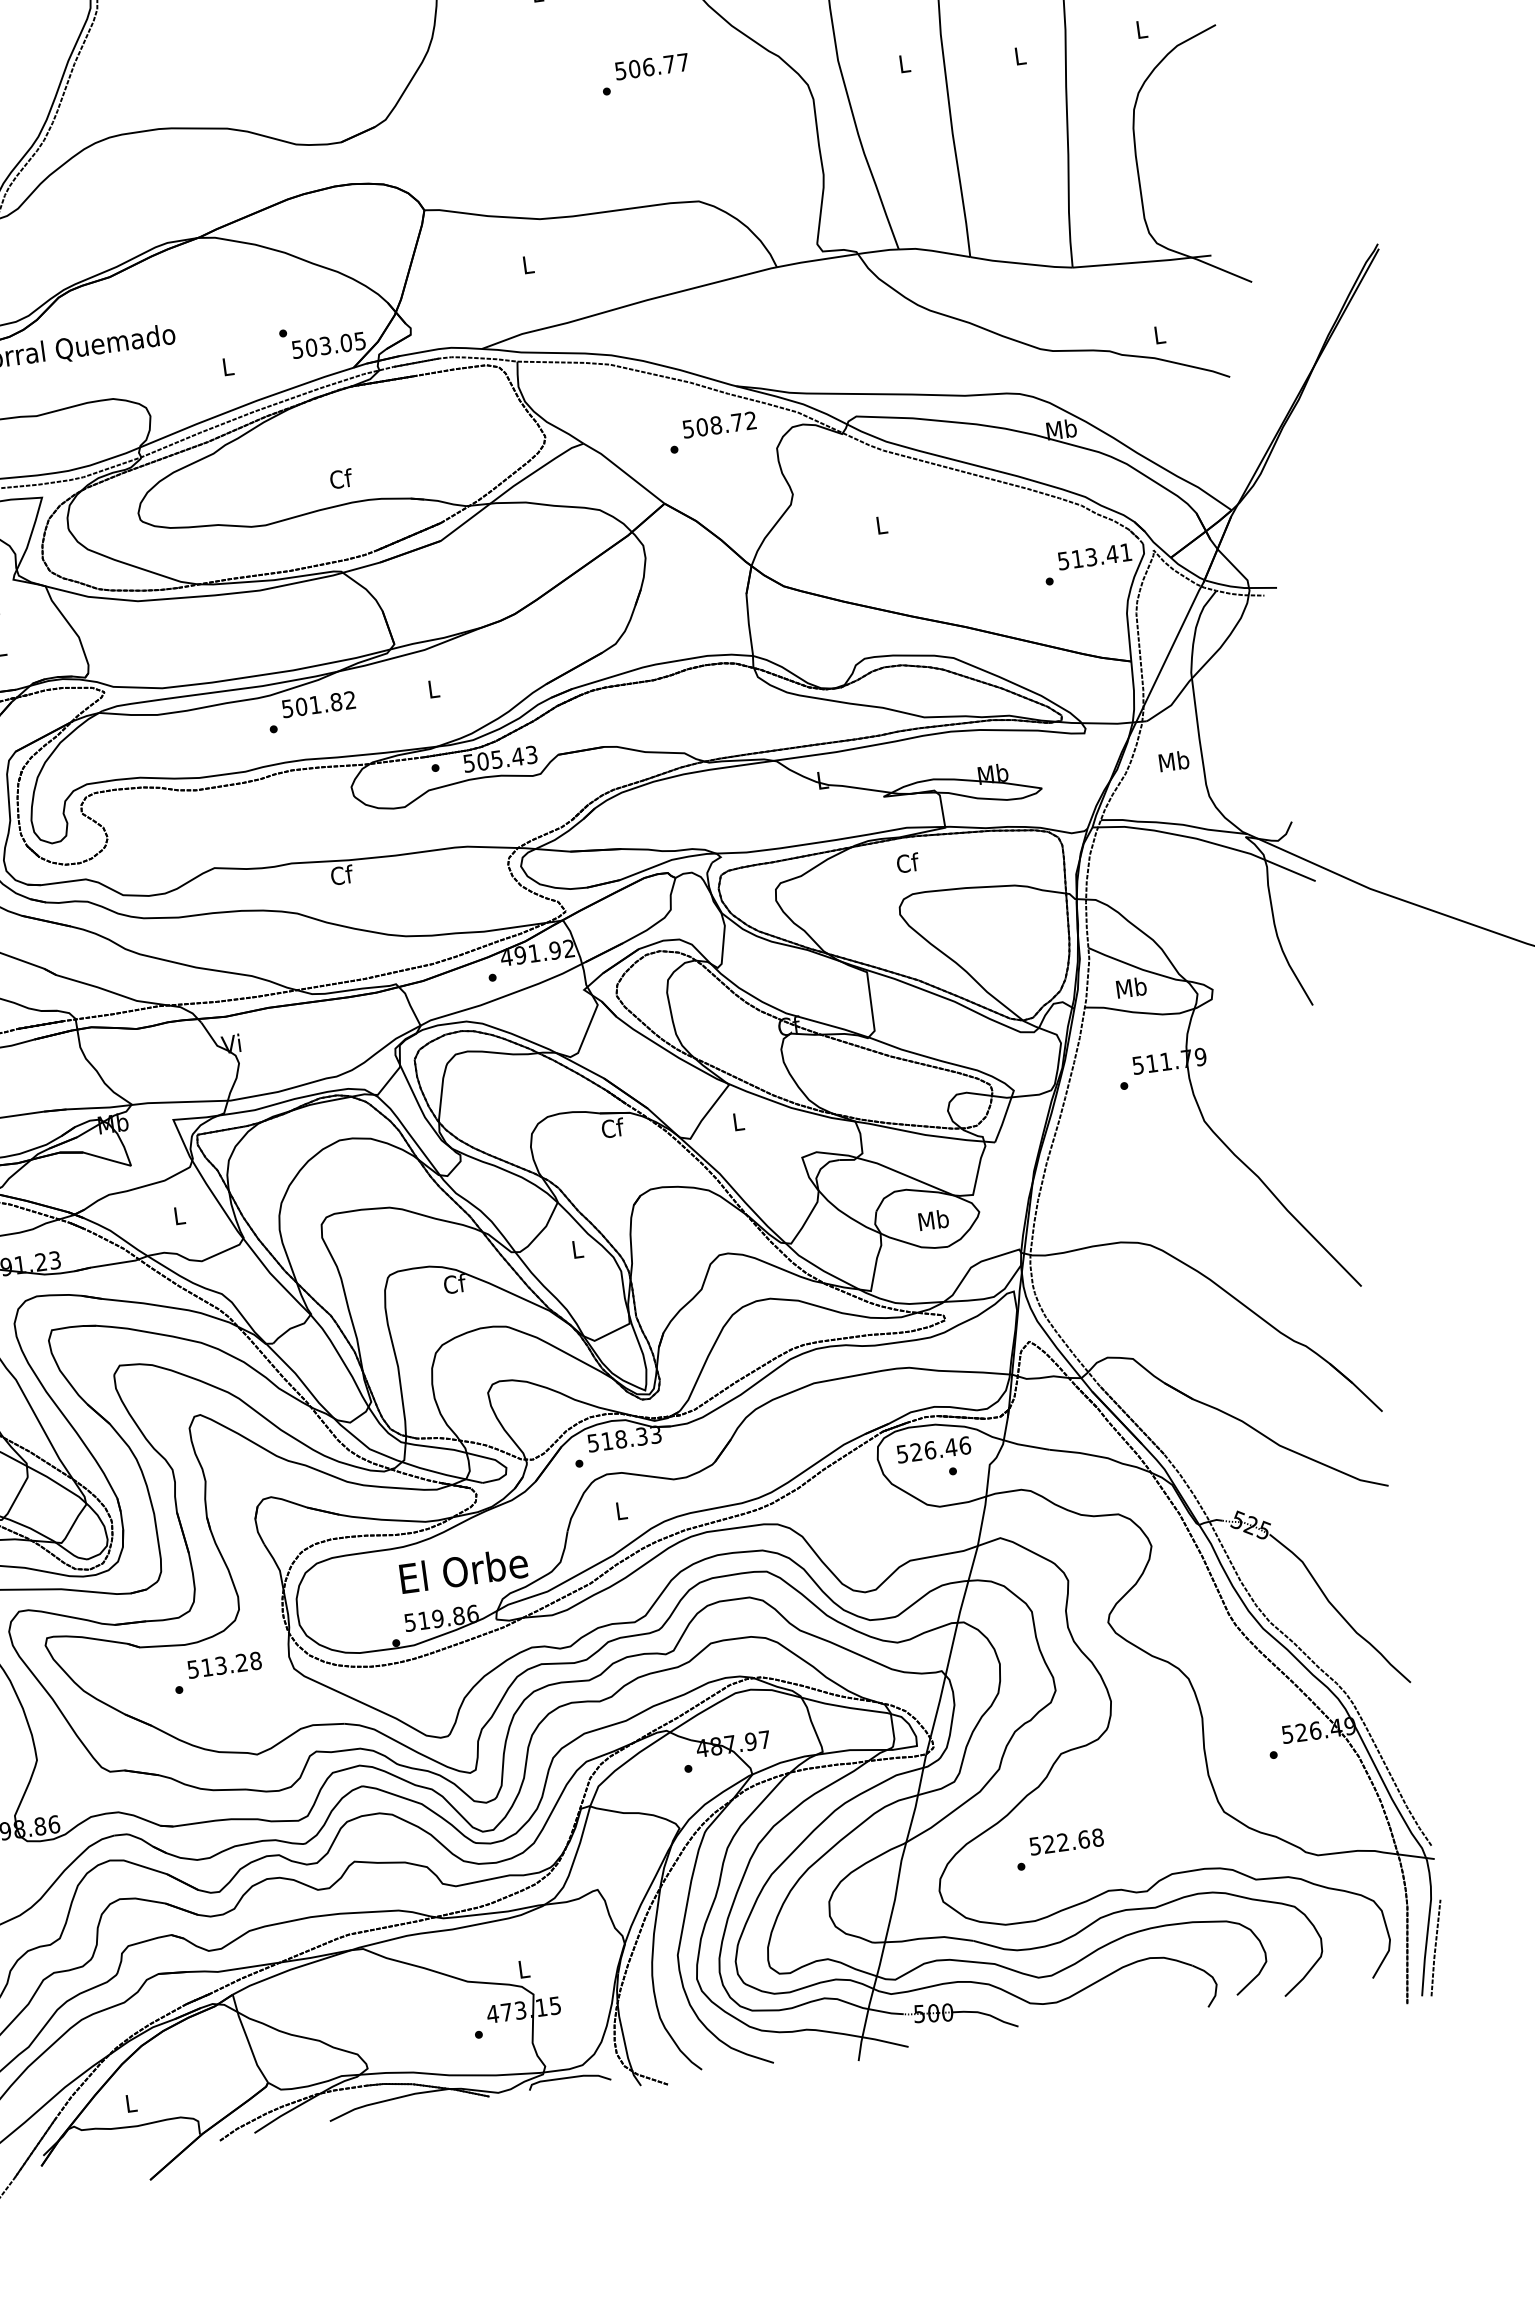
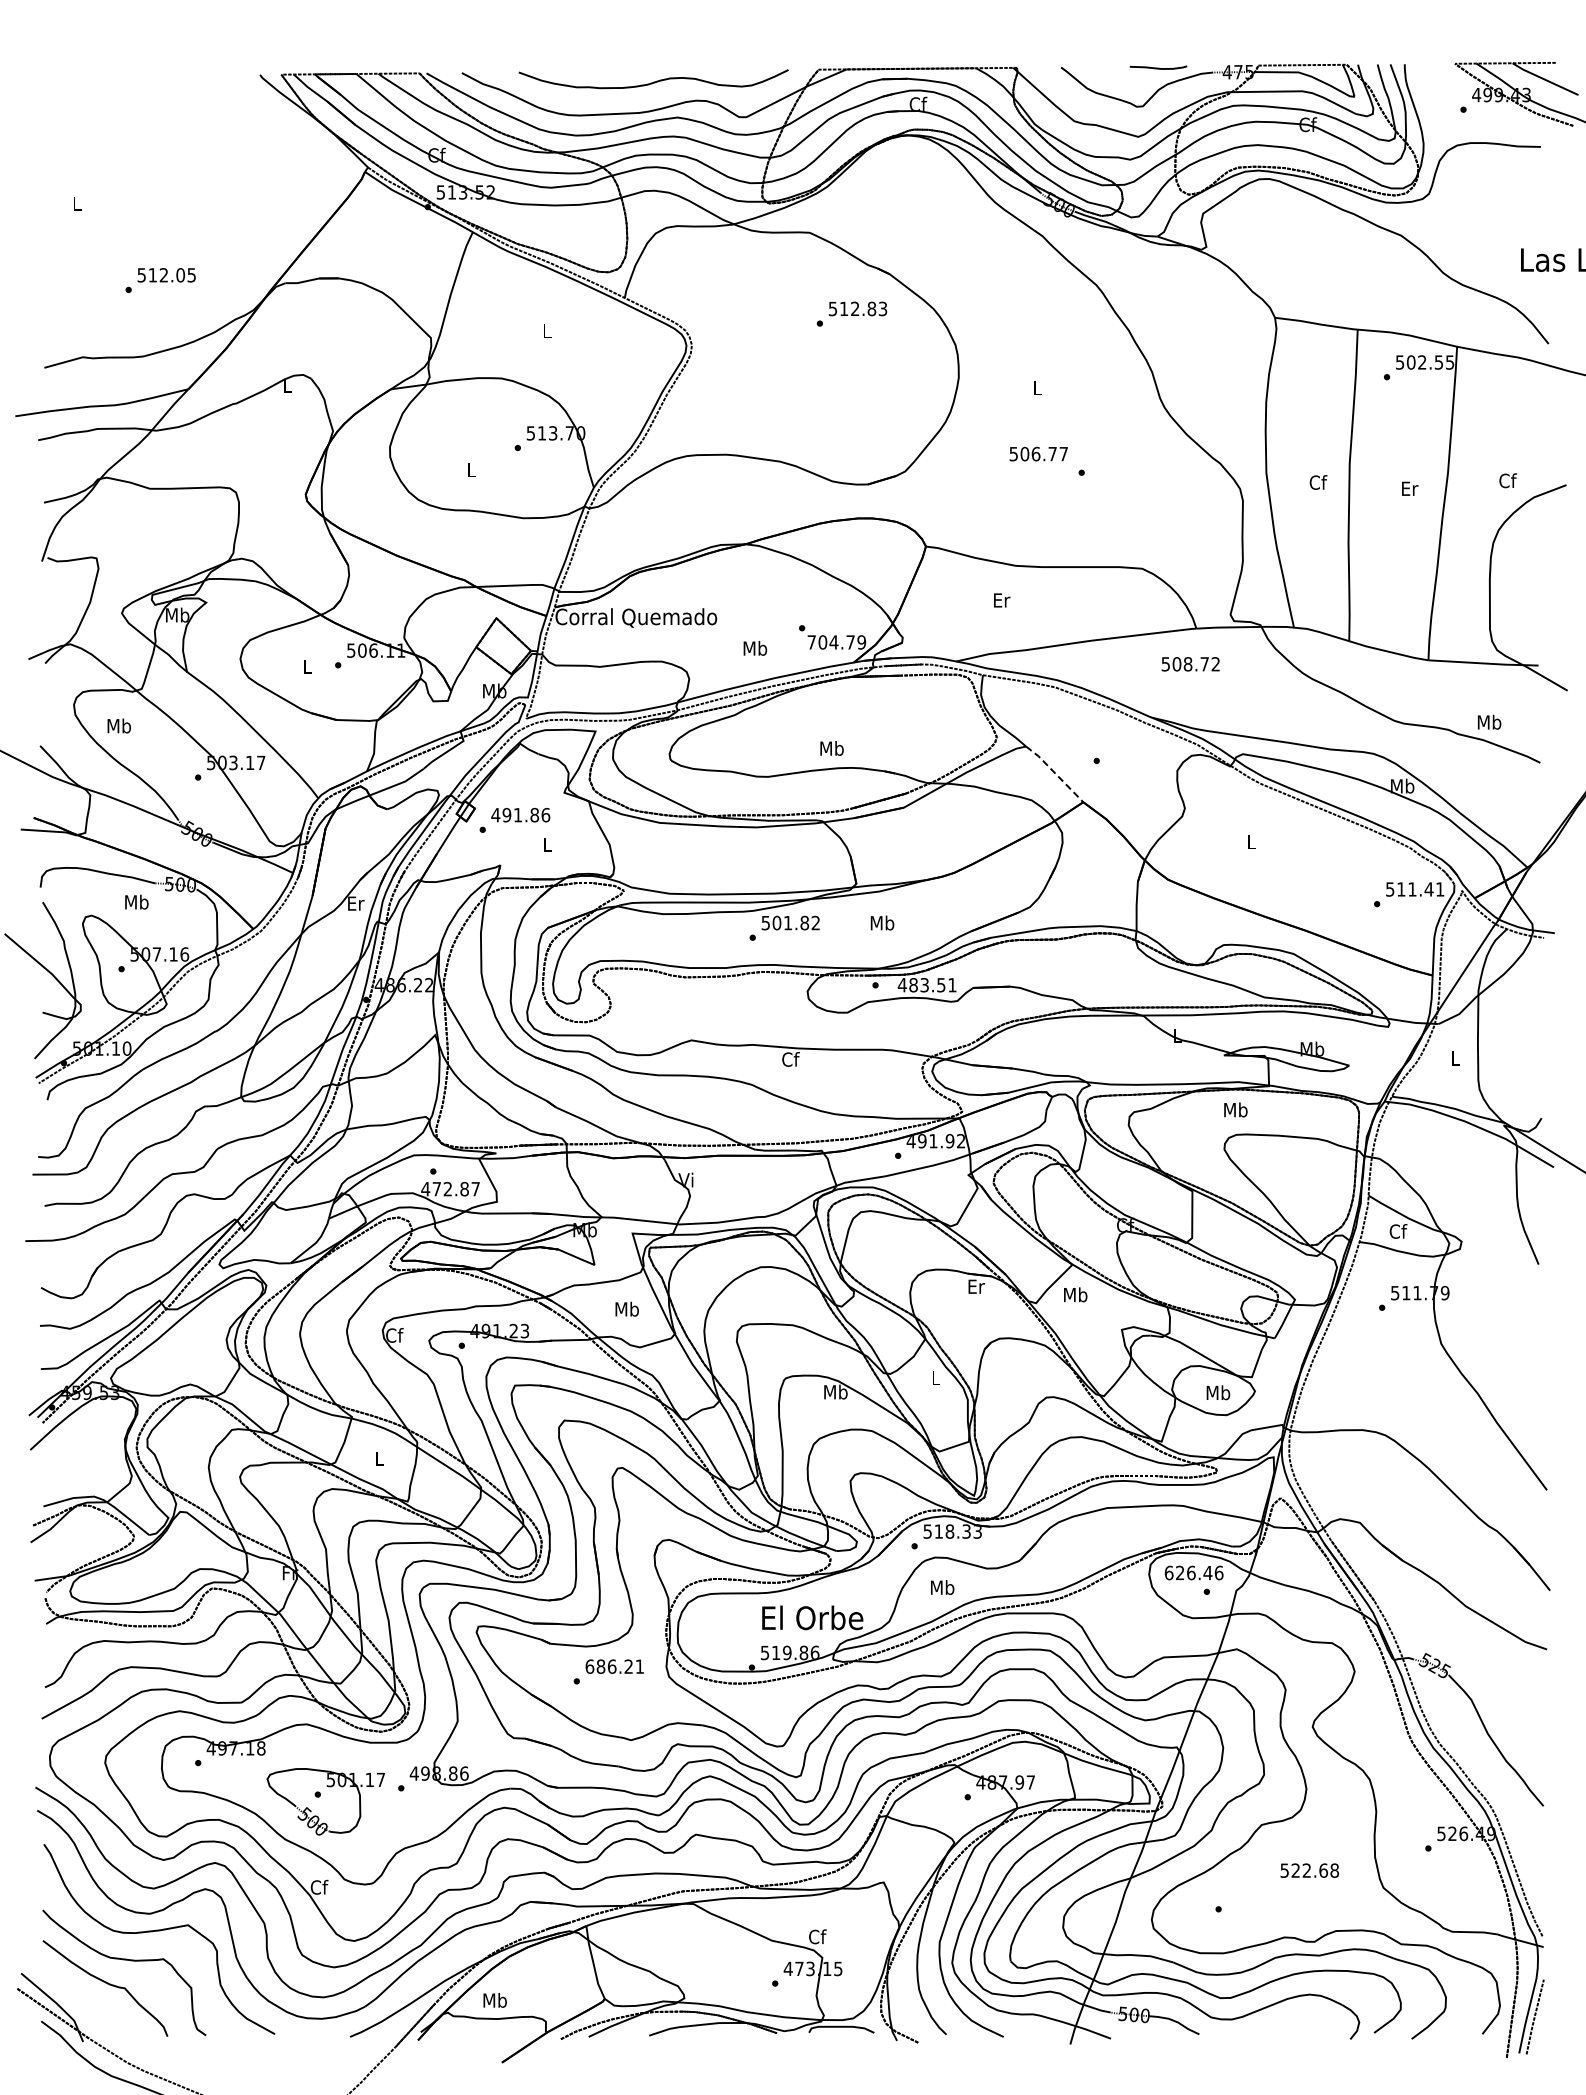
text: (1141, 29) -> (1507, 480), L -> Cf
text: (1021, 55) -> (1410, 488), L -> Er
text: (904, 63) -> (1318, 482), L -> Cf
text: (651, 65) -> (1038, 453), moved
text: (529, 264) -> (1002, 600), L -> Er
text: (1159, 333) -> (1489, 721), L -> Mb
text: (328, 345) -> (836, 642), 503.05 -> 704.79
text: (228, 366) -> (755, 648), L -> Mb
text: (719, 425) -> (1190, 664), moved
line: (623, 471) -> (1054, 772), solid -> dashed
text: (340, 479) -> (831, 748), Cf -> Mb
text: (1091, 557) -> (1412, 889), 513.41 -> 511.41
text: (433, 688) -> (882, 922), L -> Mb
text: (499, 759) -> (926, 985), 505.43 -> 483.51
text: (1173, 760) -> (1455, 1057), Mb -> L
text: (907, 862) -> (1235, 1109), Cf -> Mb
text: (1130, 987) -> (1397, 1231), Mb -> Cf
text: (738, 1121) -> (1075, 1294), L -> Mb
text: (612, 1128) -> (976, 1286), Cf -> Er
text: (178, 1214) -> (626, 1308), L -> Mb
text: (454, 1283) -> (835, 1391), Cf -> Mb
text: (901, 1453) -> (1168, 1572), 526.46 -> 626.46
text: (621, 1510) -> (942, 1587), L -> Mb
text: (224, 1665) -> (614, 1666), 513.28 -> 686.21
text: (1066, 1841) -> (1309, 1870), moved
text: (523, 1968) -> (817, 1936), L -> Cf
text: (130, 2103) -> (494, 2000), L -> Mb

